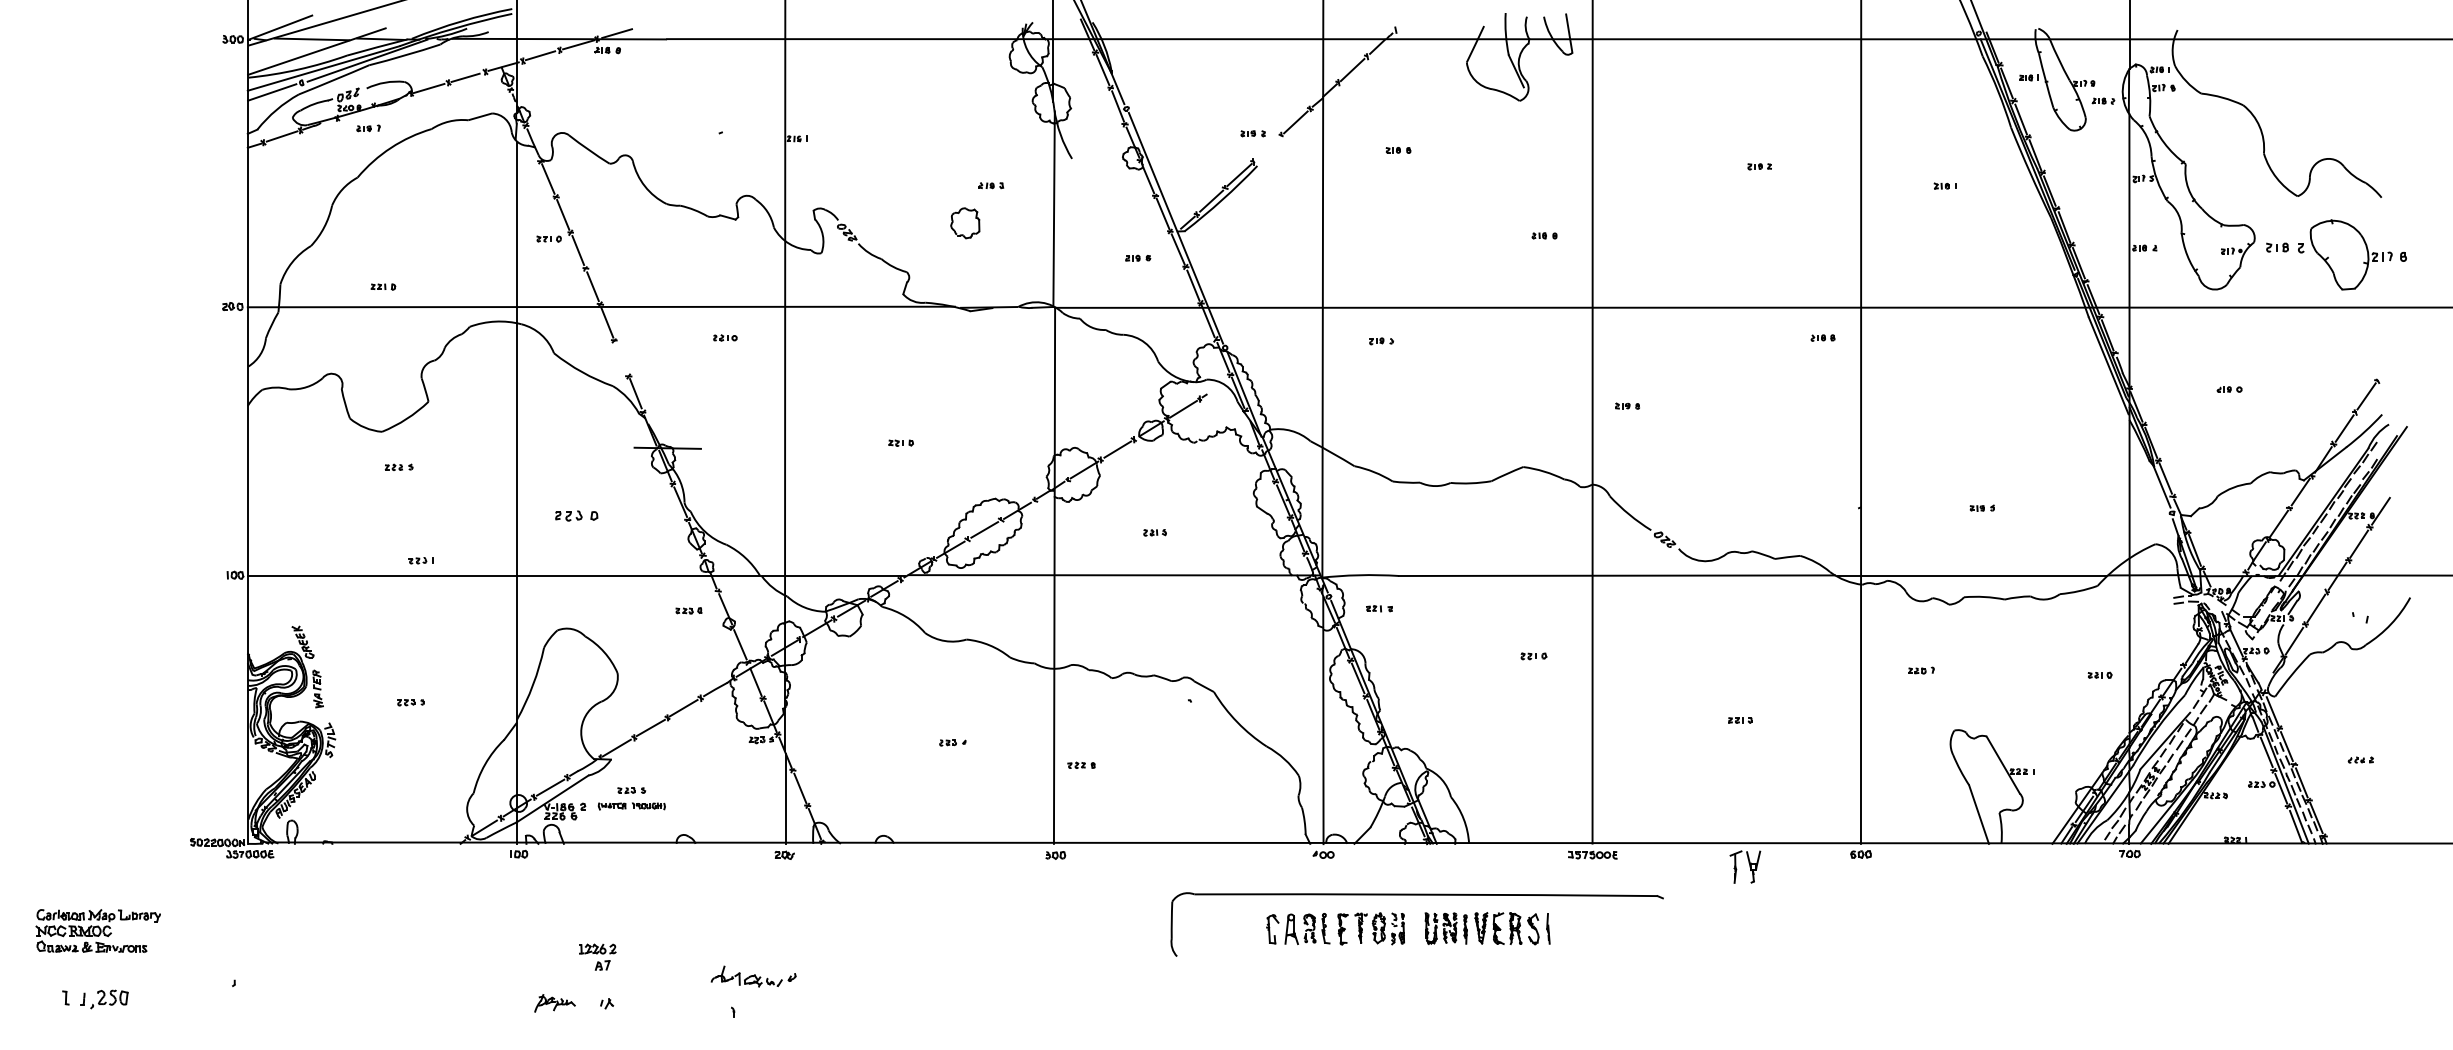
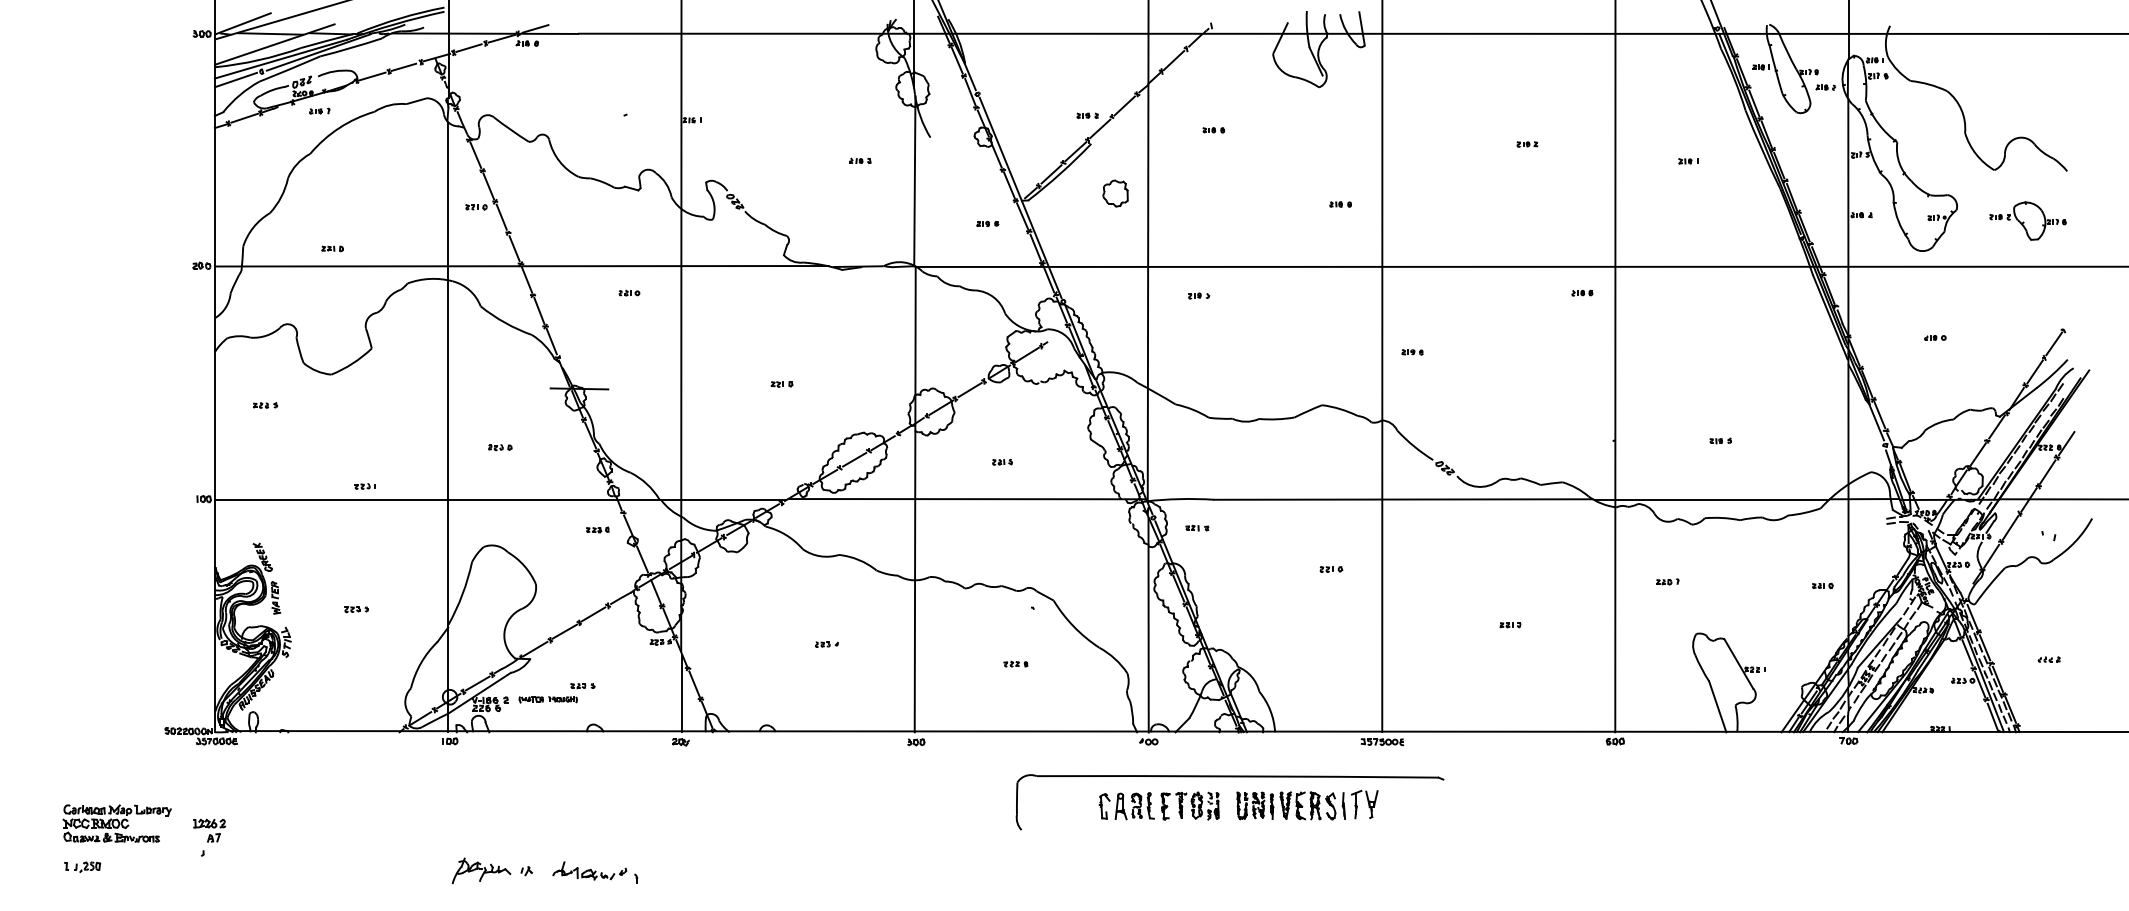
line: (1267, 148) -> (1100, 128), added
part: (965, 223) -> (1115, 193), moved
part: (2336, 254) -> (2028, 220), size x0.62
line: (621, 358) -> (539, 310), added
part: (398, 466) -> (264, 404), moved
part: (576, 515) -> (500, 447), size x0.62
part: (1081, 764) -> (1015, 663), moved
part: (631, 790) -> (582, 685), moved
part: (1745, 866) -> (1364, 804), moved
part: (97, 930) -> (116, 823), moved
part: (597, 956) -> (209, 830), moved
part: (753, 976) -> (589, 870), moved
part: (95, 998) -> (82, 866), size x0.62
part: (554, 1003) -> (481, 870), size x1.67

